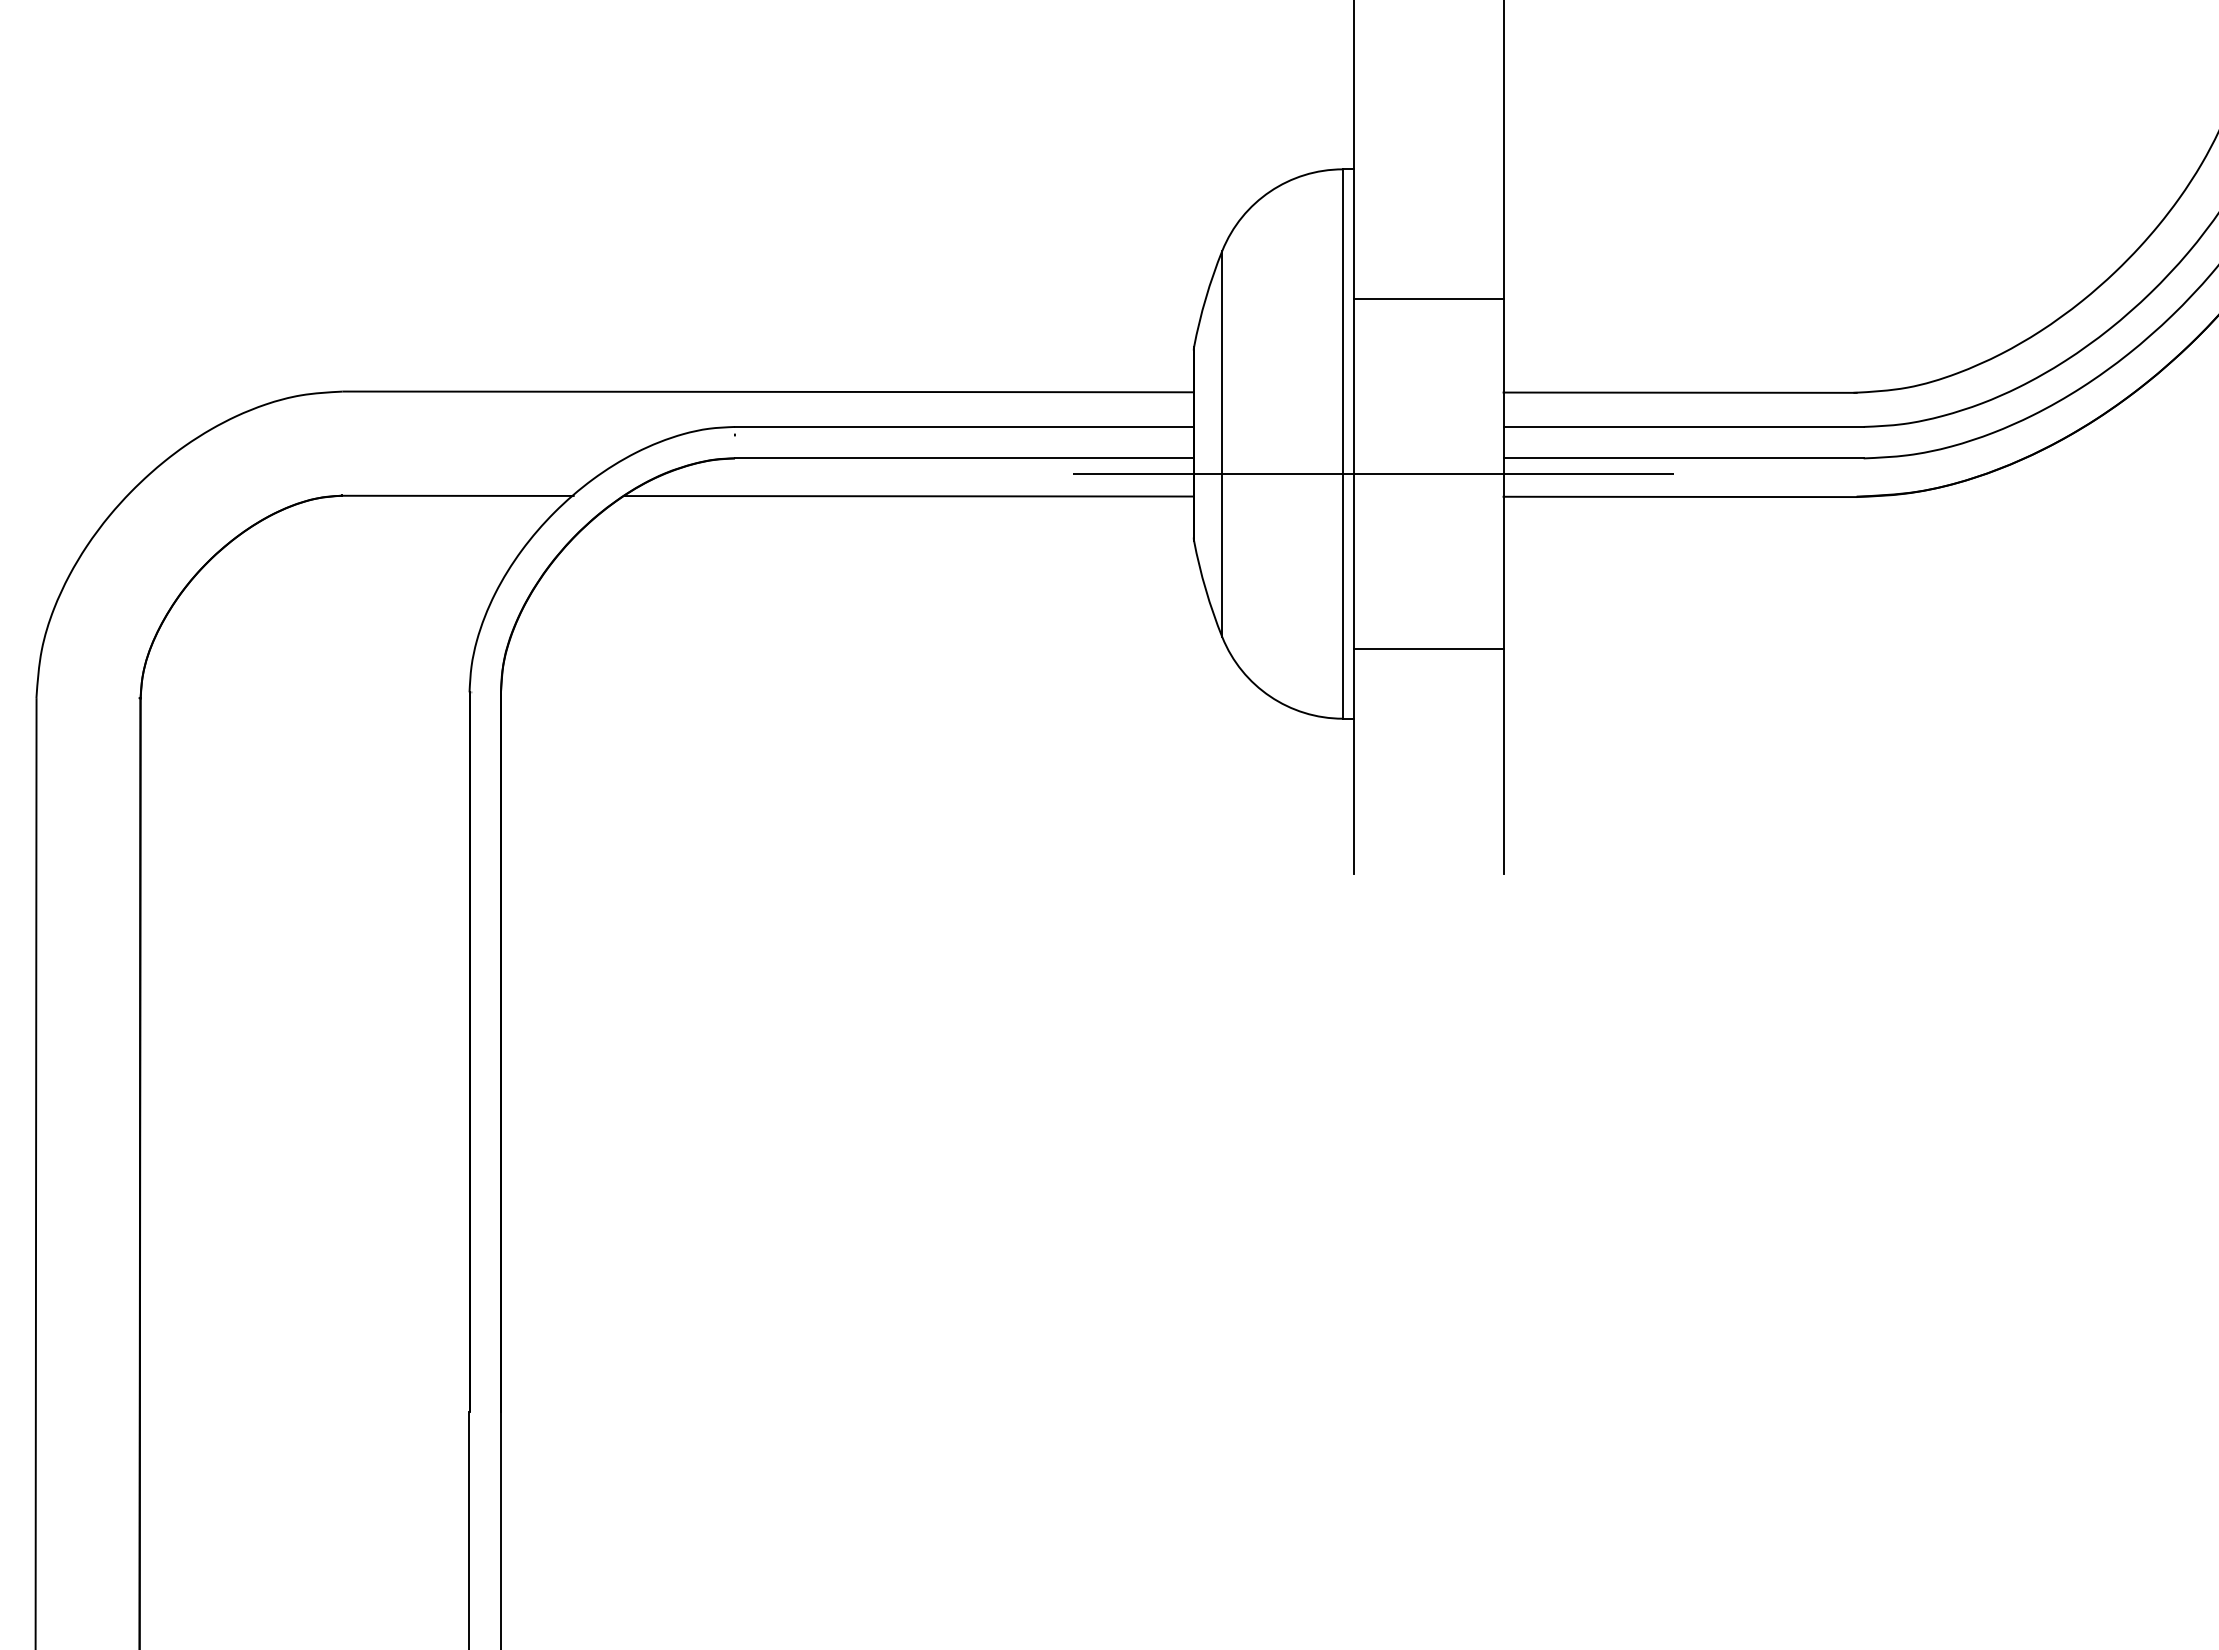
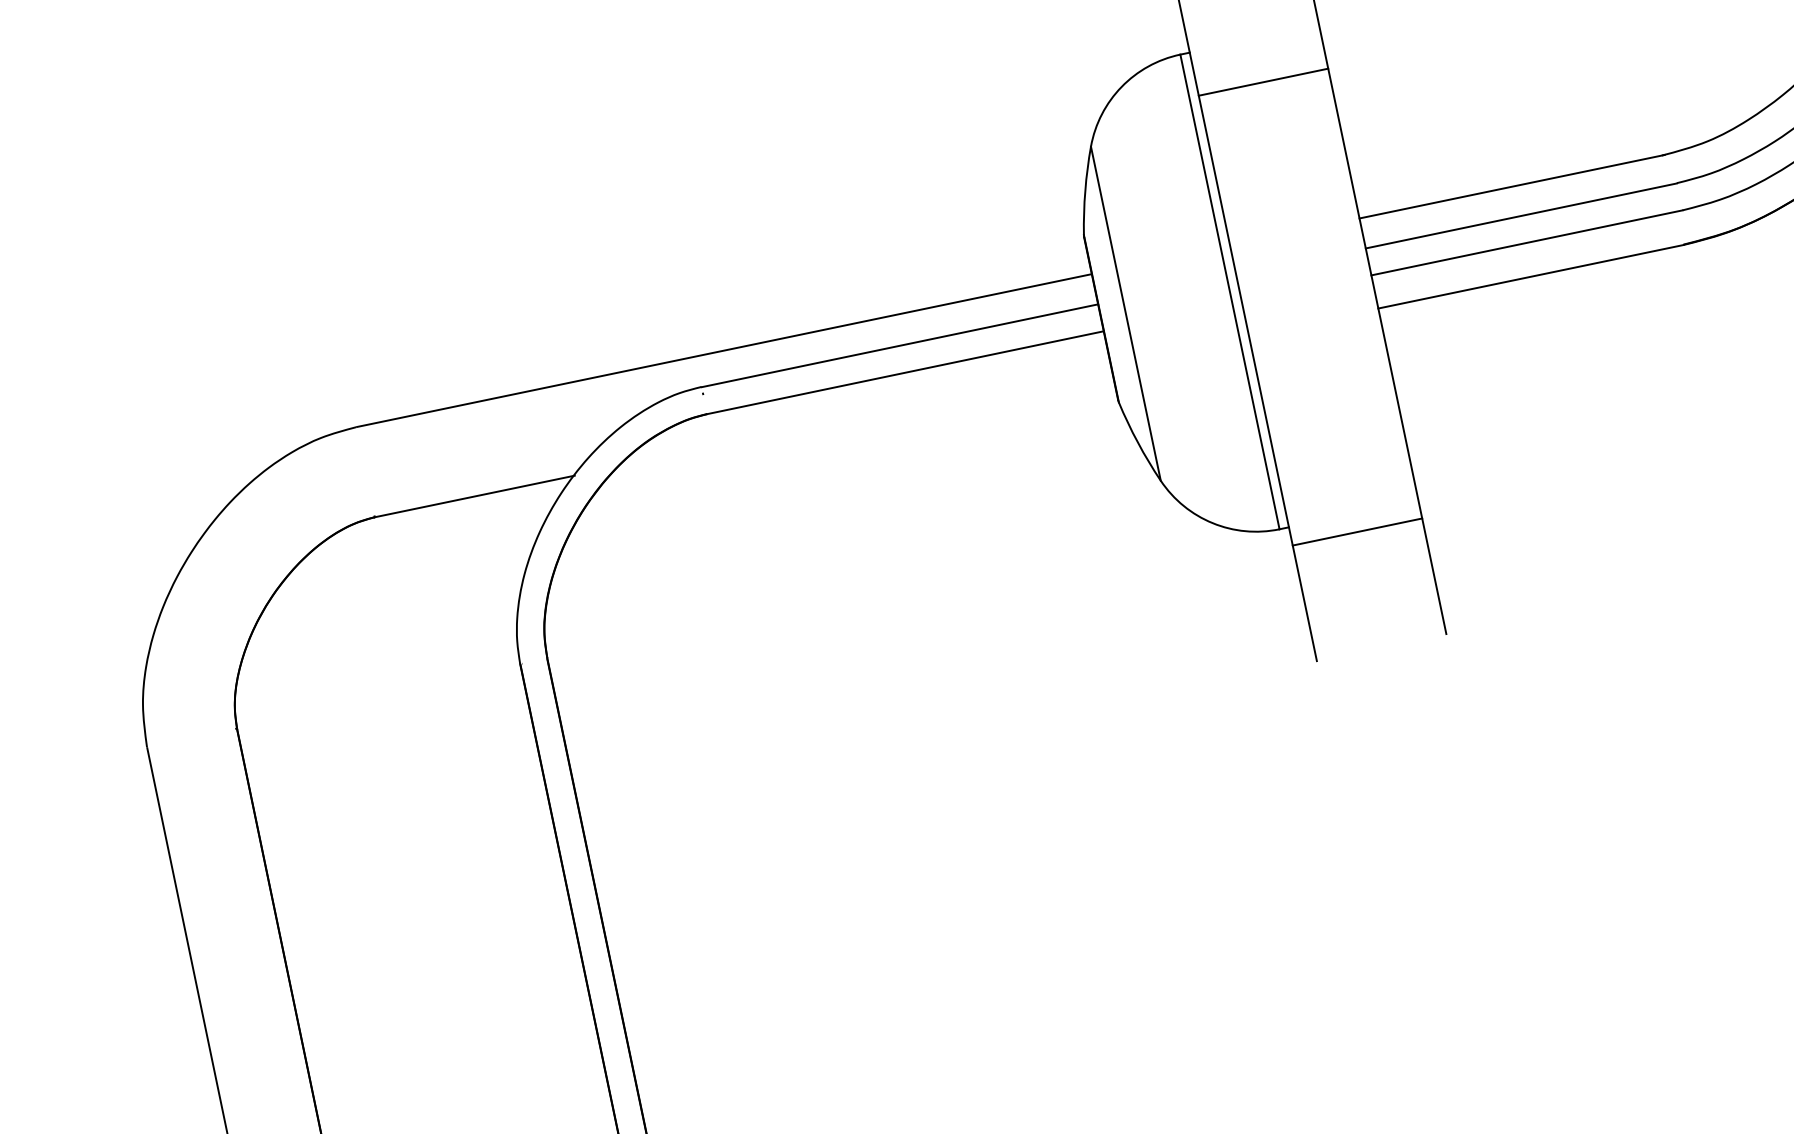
line: (1428, 299) -> (1263, 82), moved
line: (1373, 474) -> (1261, 312), removed
line: (908, 496) -> (864, 415), removed
line: (1428, 648) -> (1357, 531), moved

